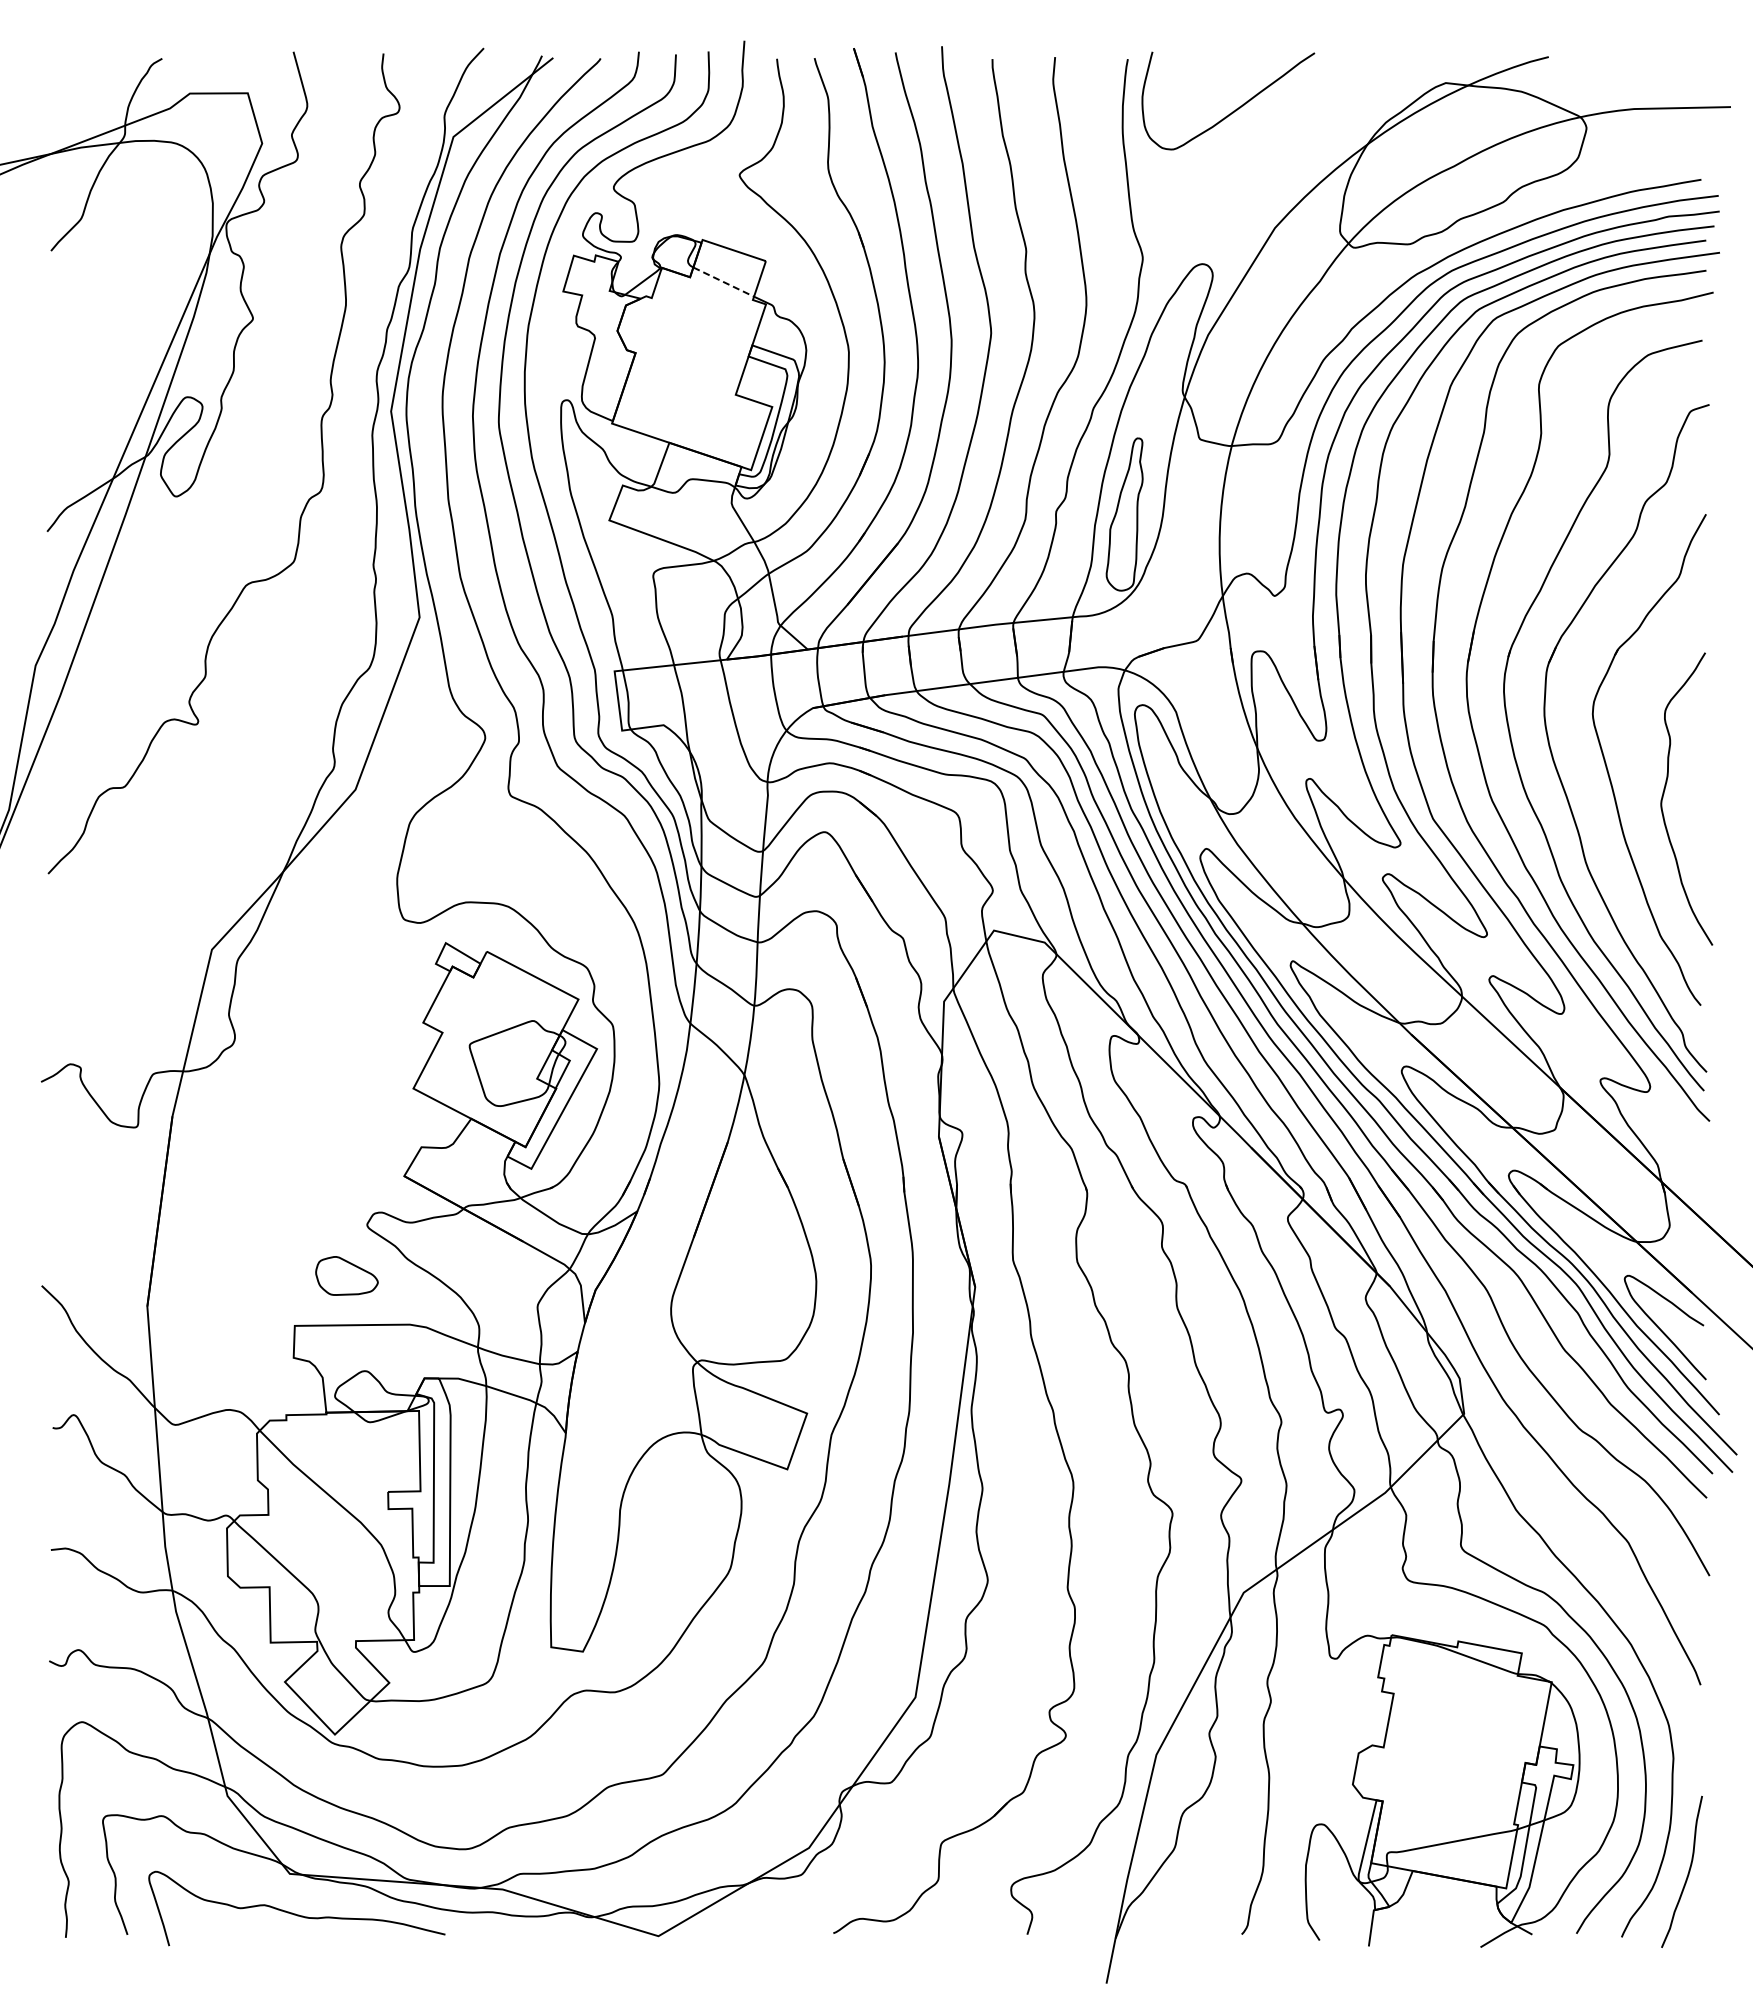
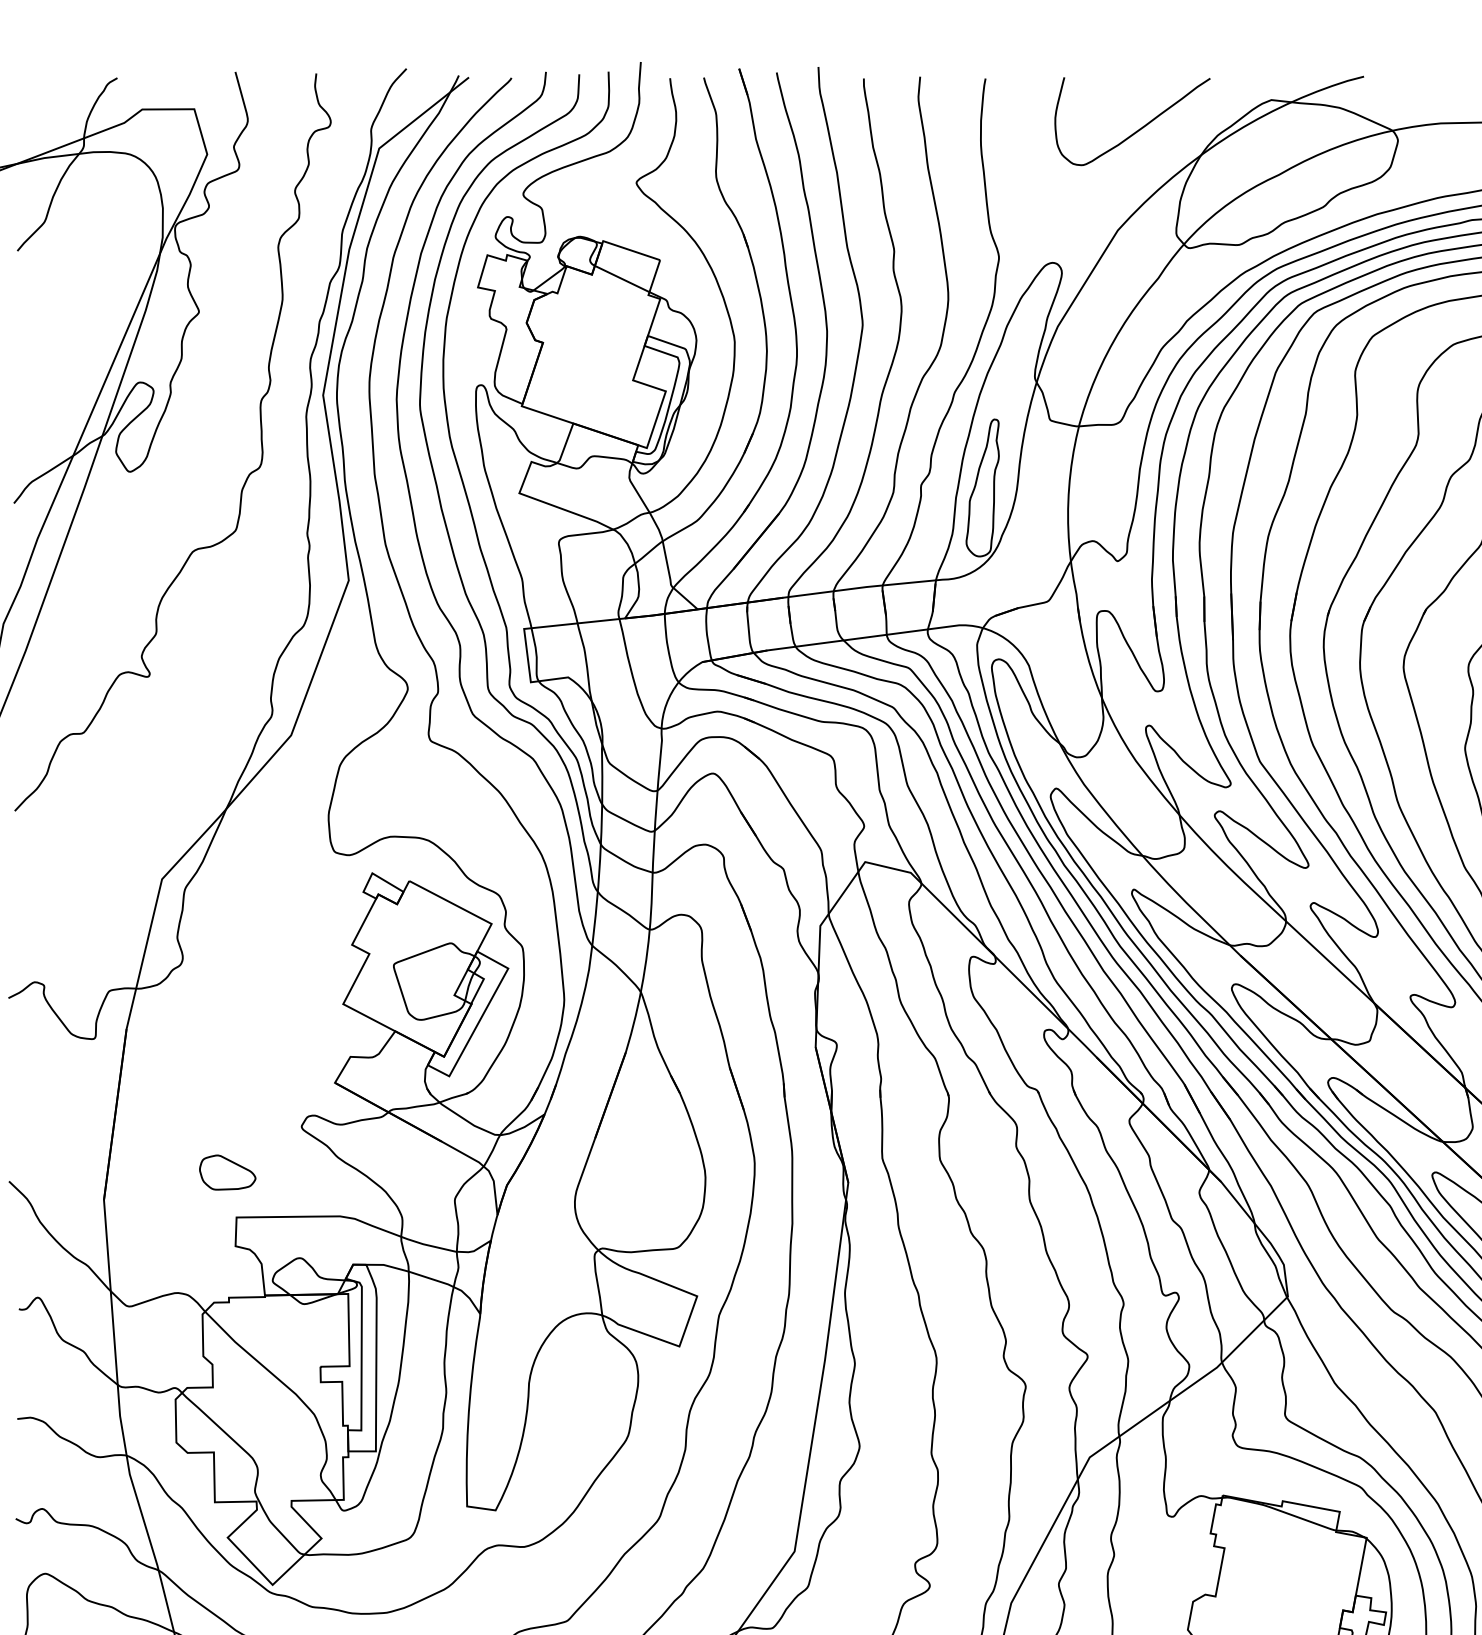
curve: (1233, 110) -> (1137, 130), moved
line: (723, 282) -> (622, 279), dashed -> solid
part: (346, 1275) -> (227, 1172), moved

